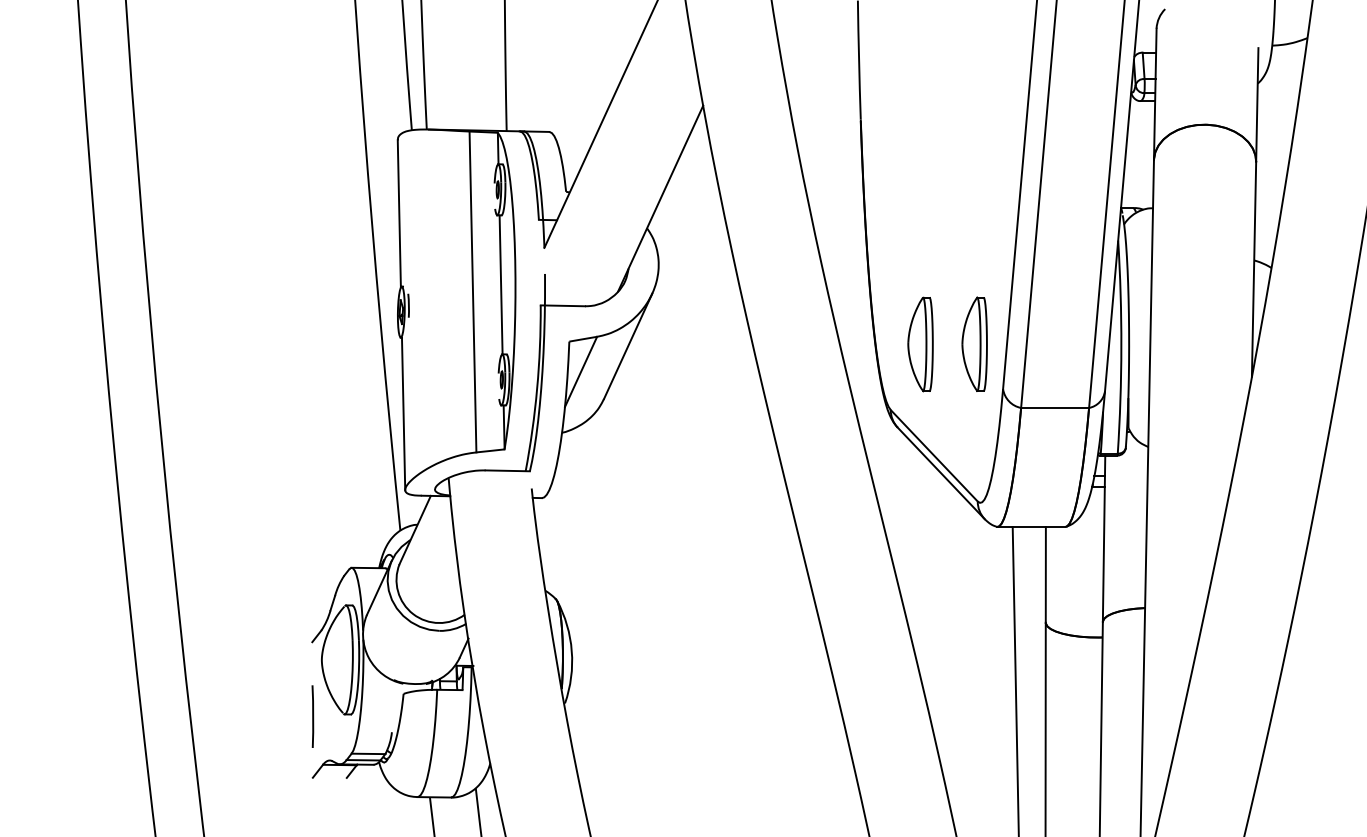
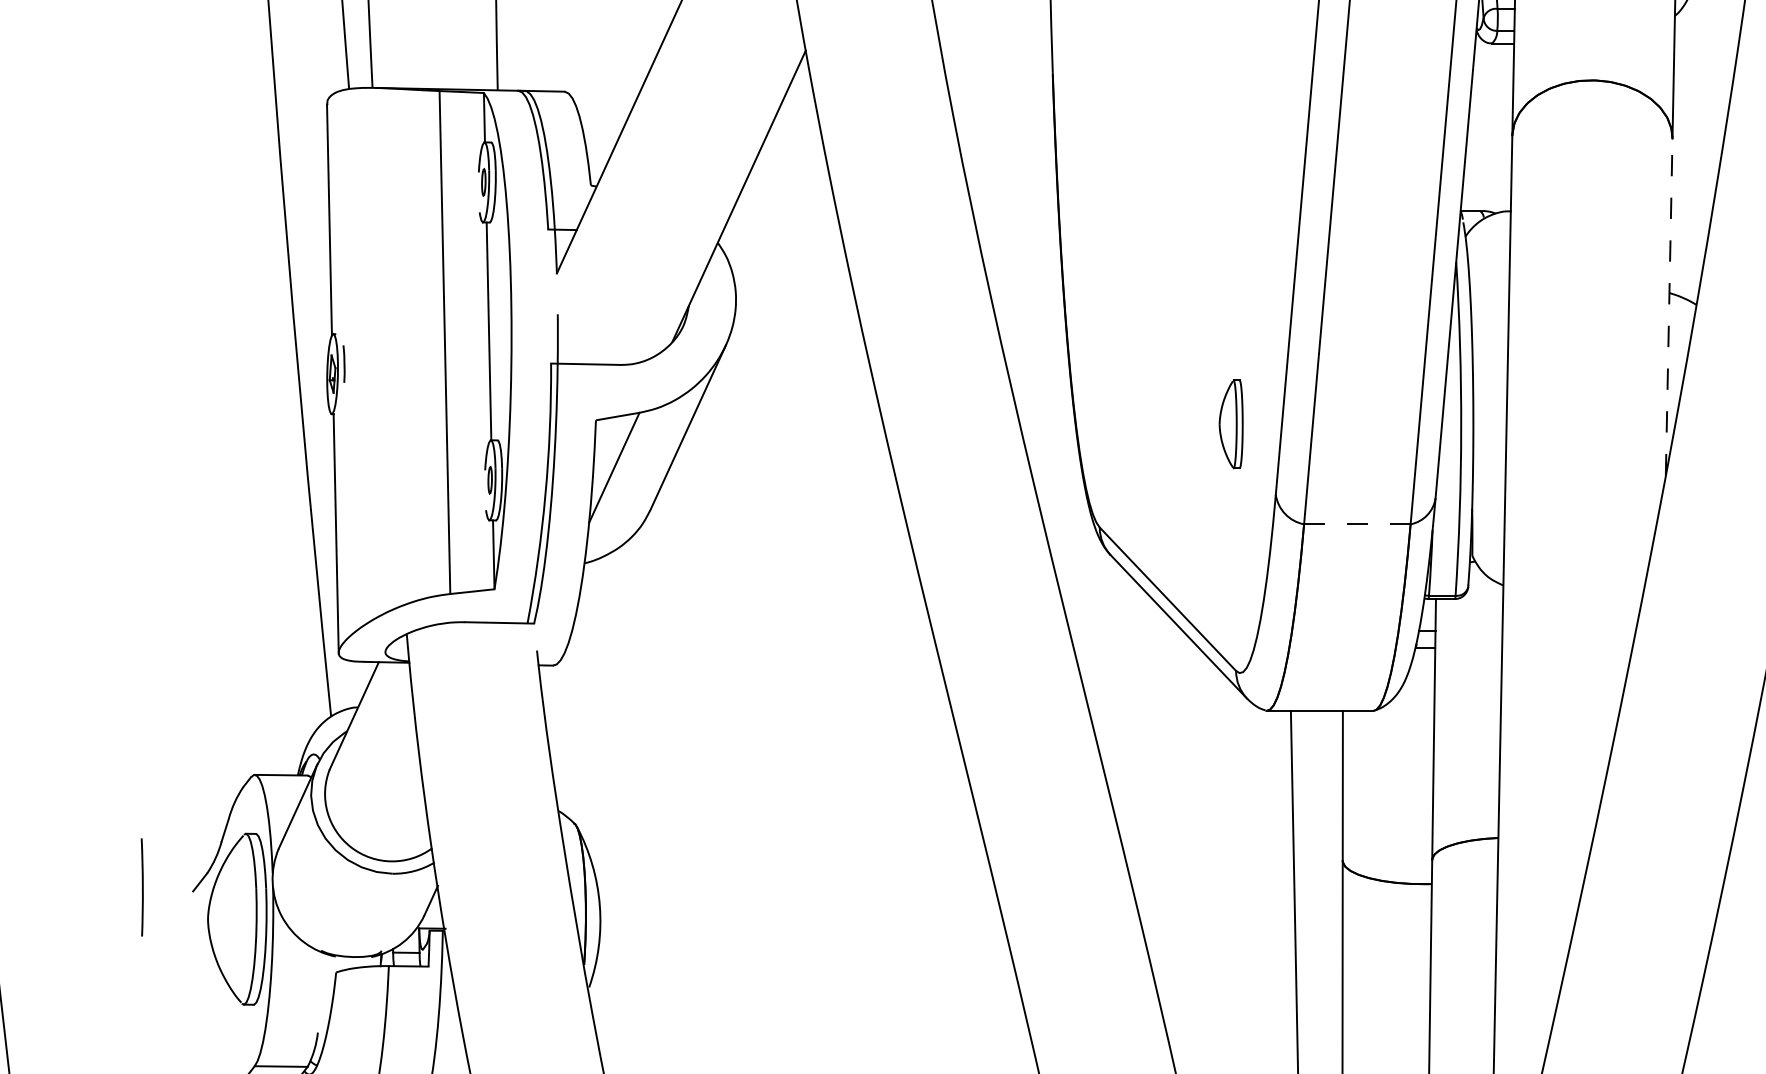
line: (1254, 268) -> (1669, 305), solid -> dashed
part: (974, 343) -> (1231, 423), size x0.6
part: (920, 344) -> (1146, 424), removed
line: (1055, 407) -> (1357, 523), solid -> dashed
arc: (312, 716) -> (141, 887), moved

